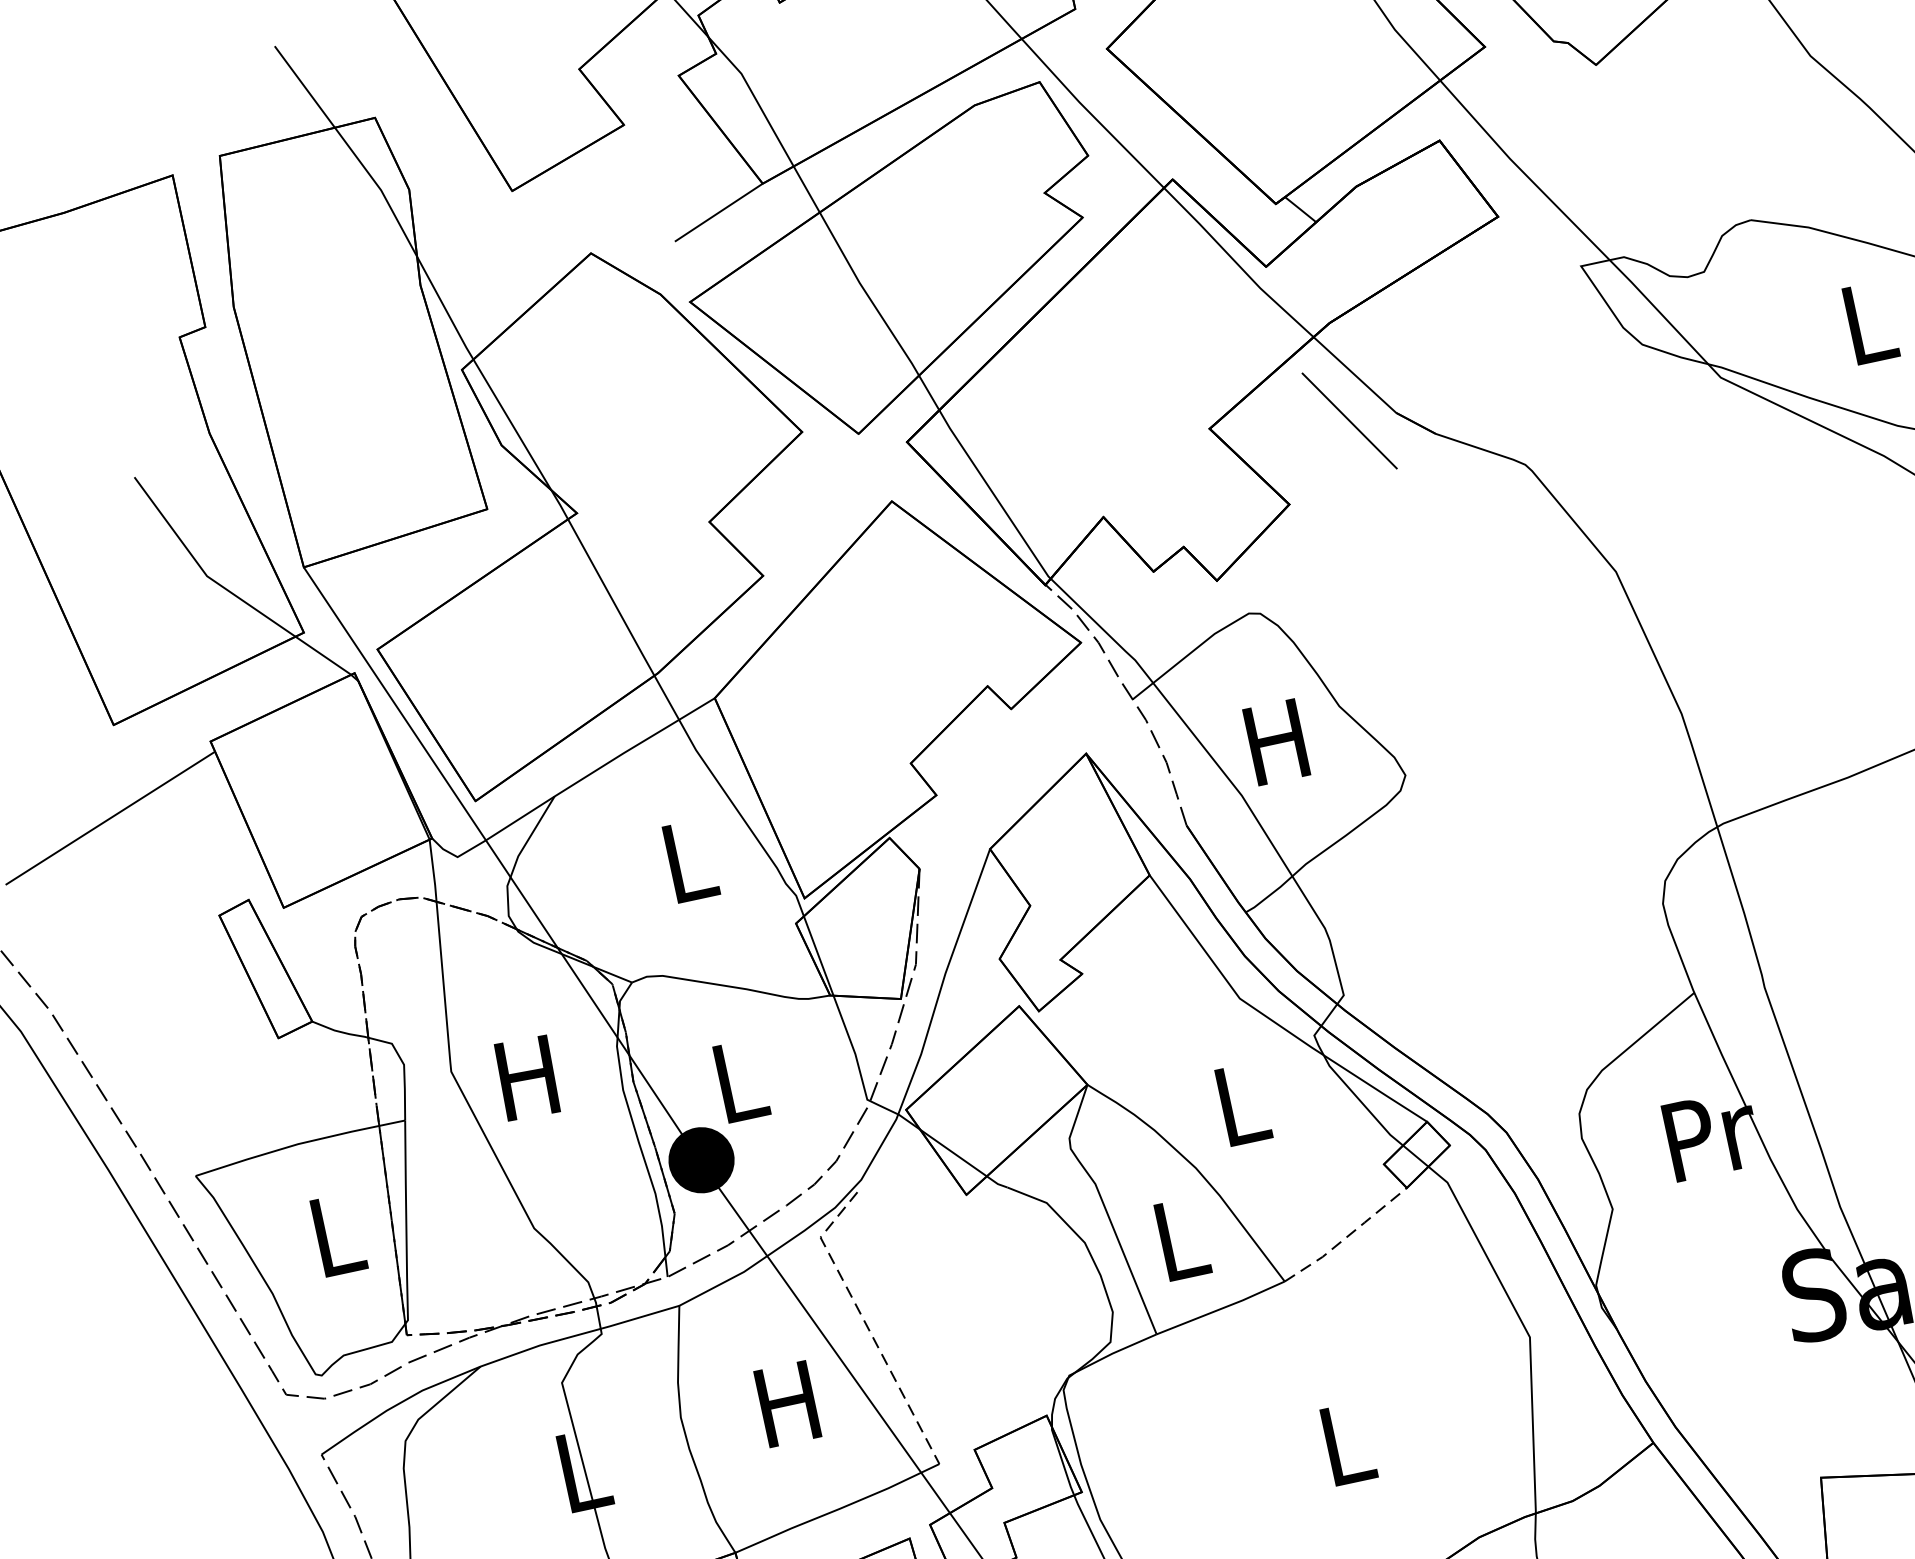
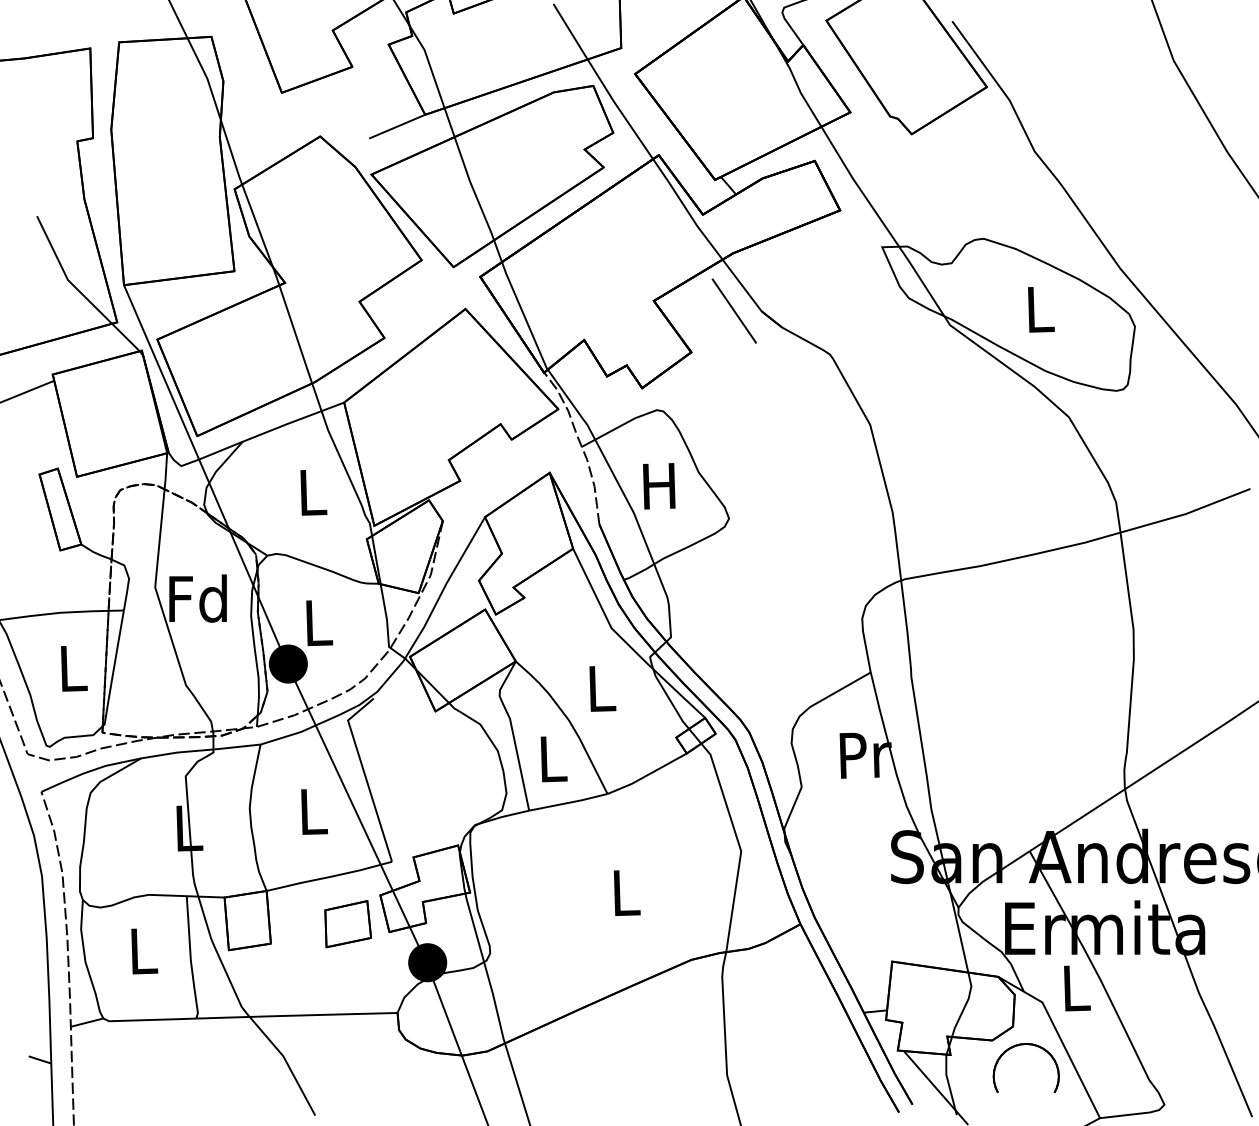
text: (526, 1077) -> (197, 598), H -> Fd
line: (1348, 1235) -> (648, 774), dashed -> solid
line: (865, 1324) -> (364, 774), dashed -> solid
text: (786, 1403) -> (311, 811), H -> L

